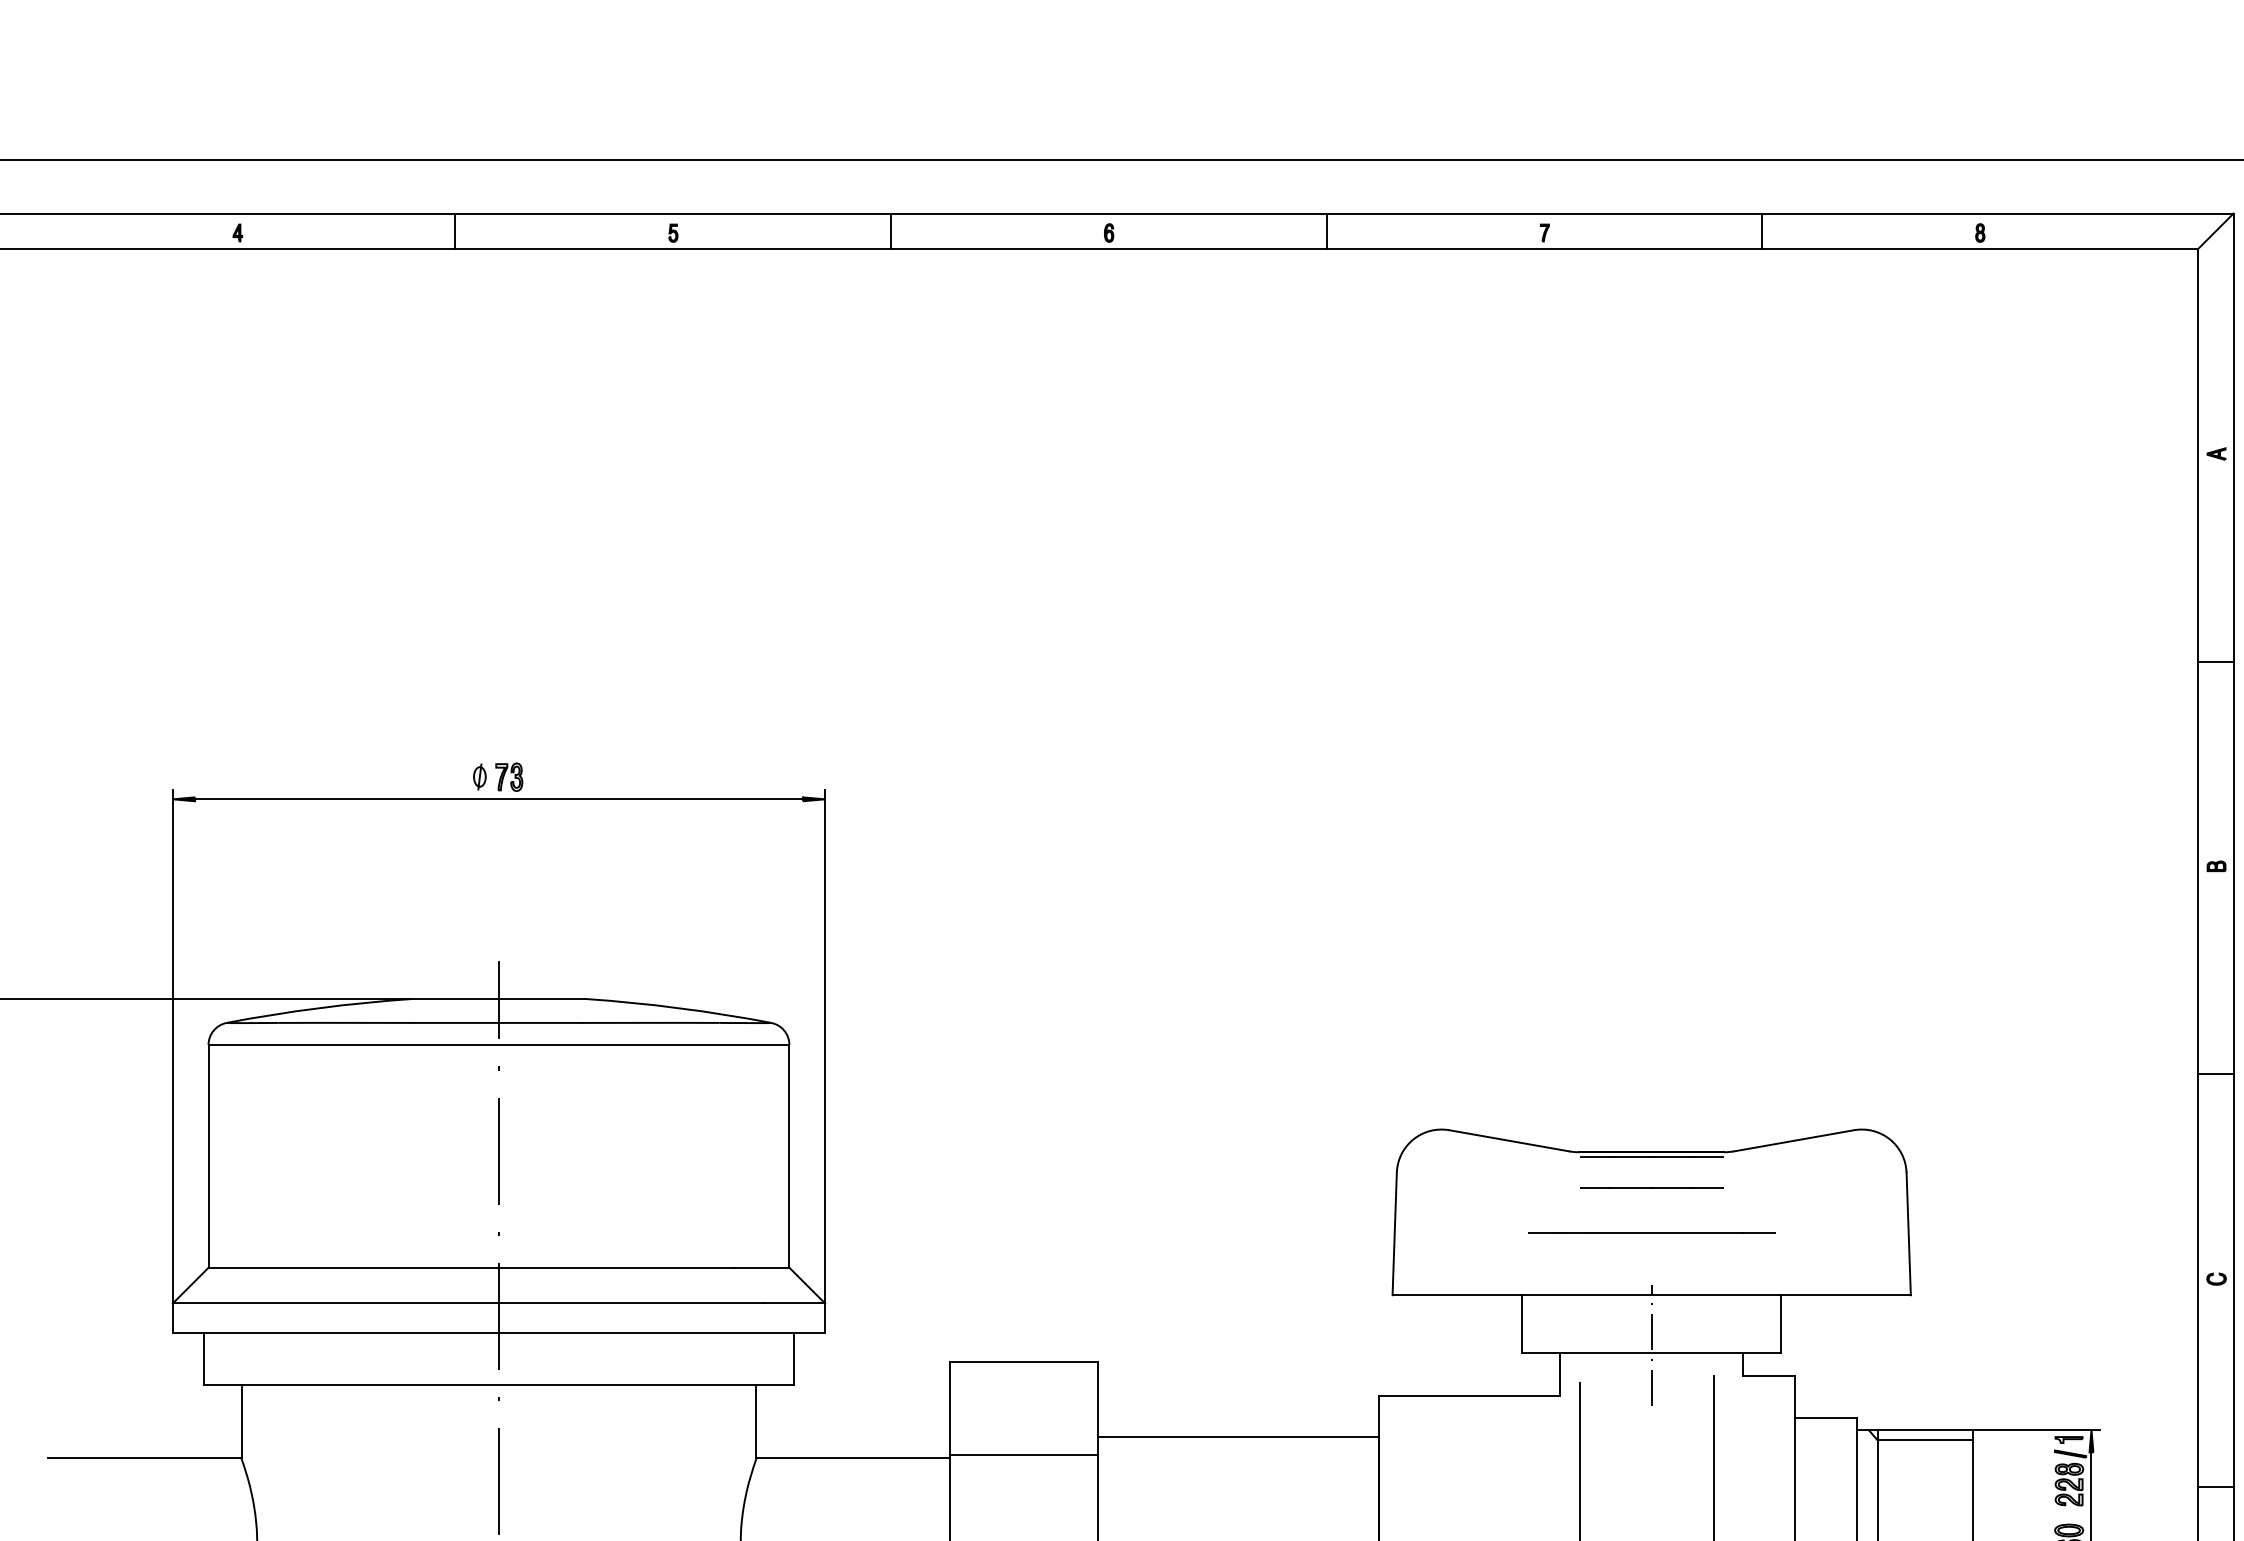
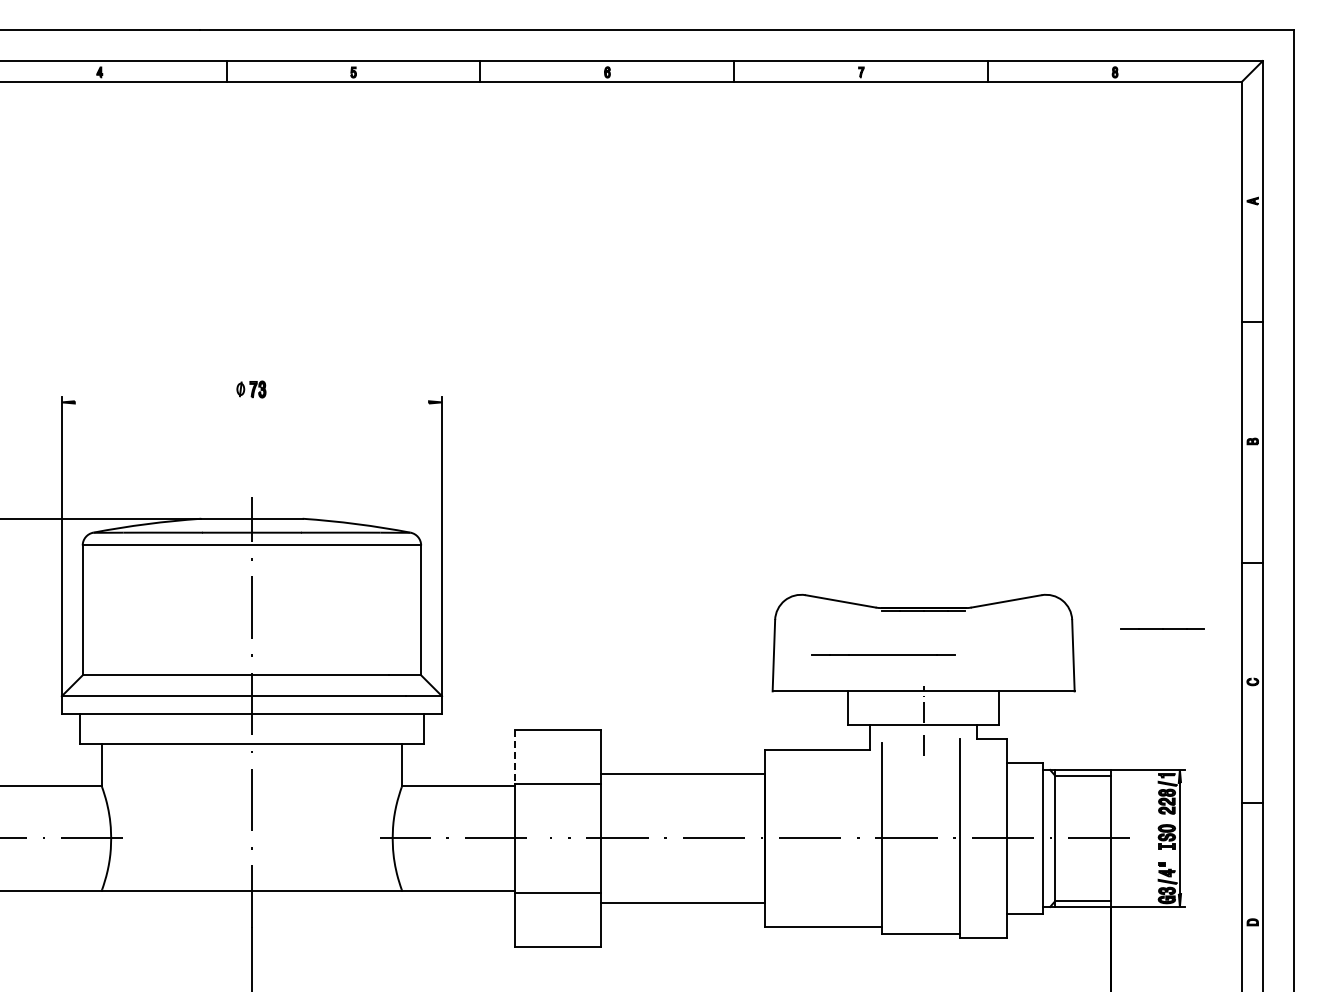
line: (498, 799) -> (251, 402), removed
line: (1651, 1187) -> (1162, 628), moved
line: (1651, 1231) -> (883, 654), moved
line: (949, 1408) -> (514, 757), solid -> dashed

